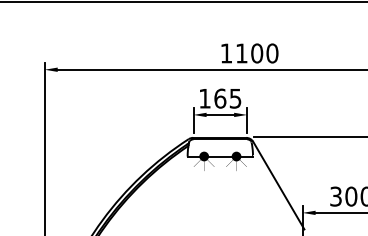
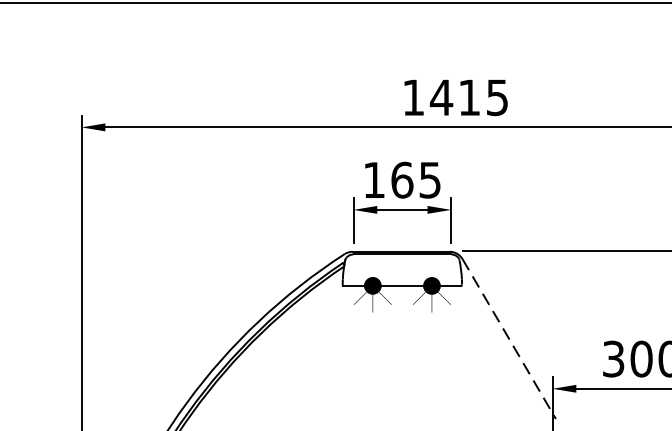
text: (256, 53) -> (468, 97), 1100 -> 1415
line: (278, 185) -> (508, 338), solid -> dashed

